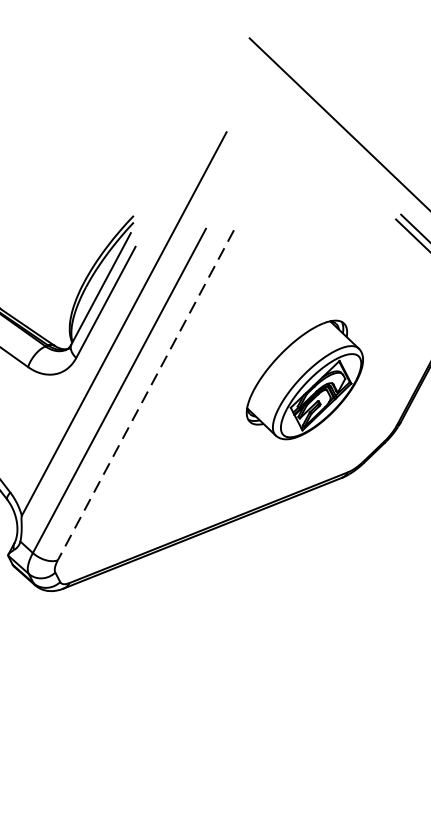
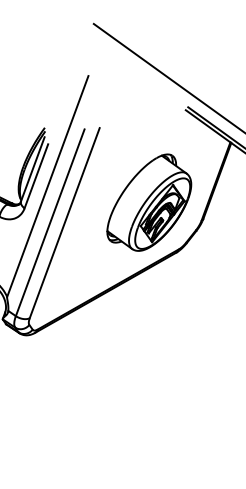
part: (306, 379) -> (149, 202), size x1.43
line: (145, 395) -> (64, 223), dashed -> solid

